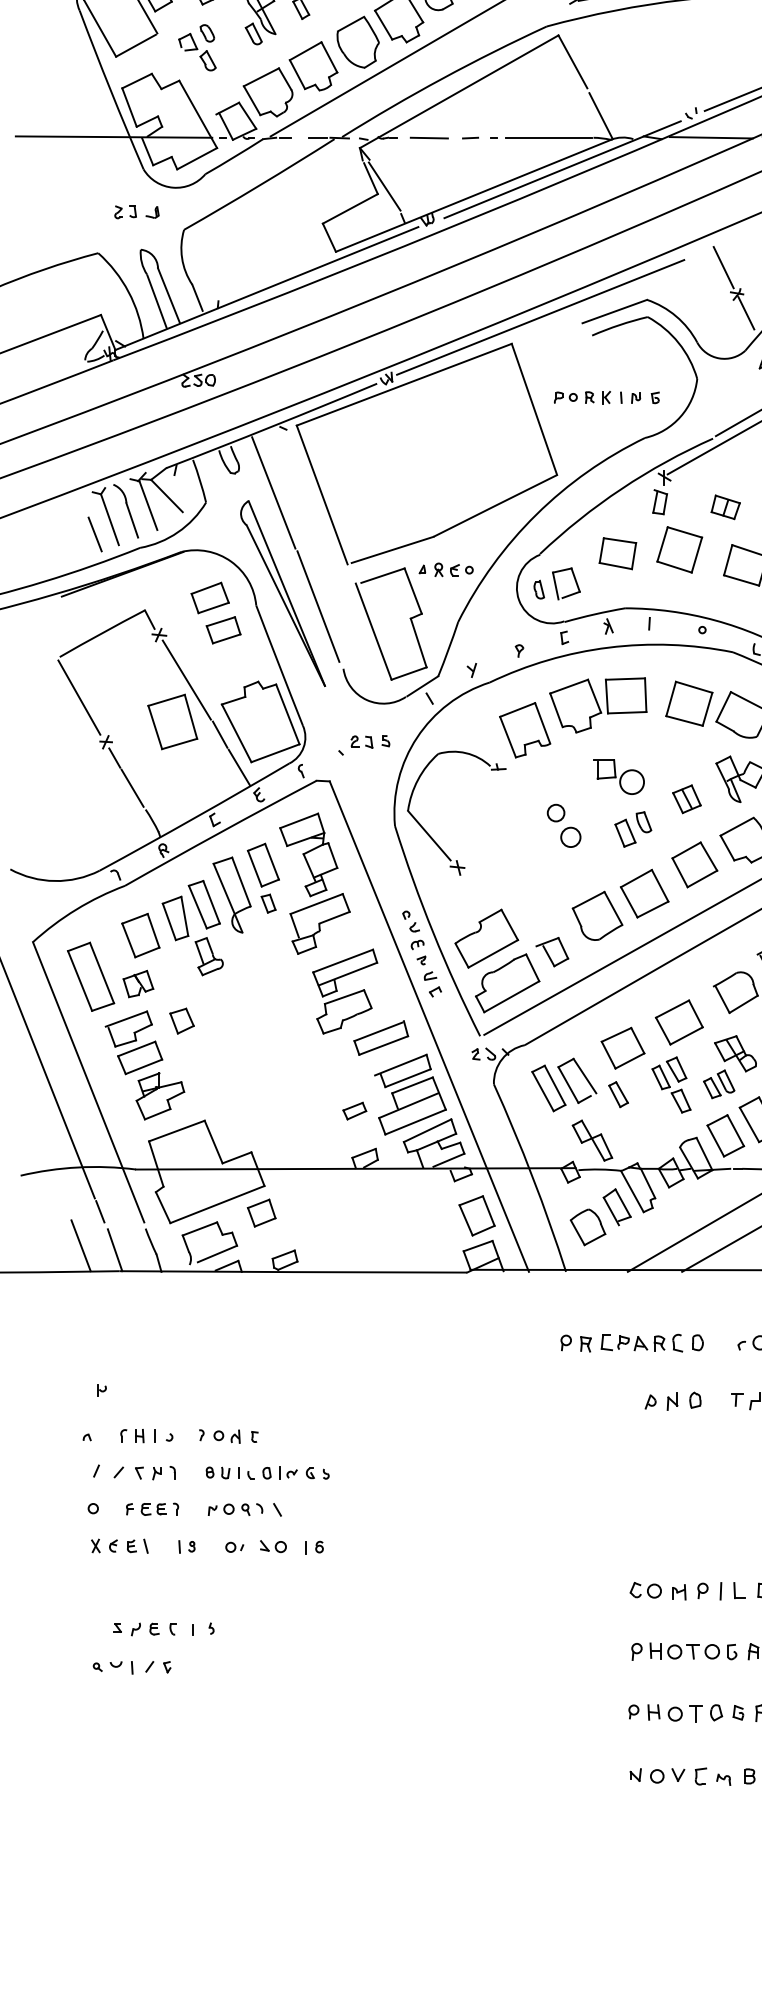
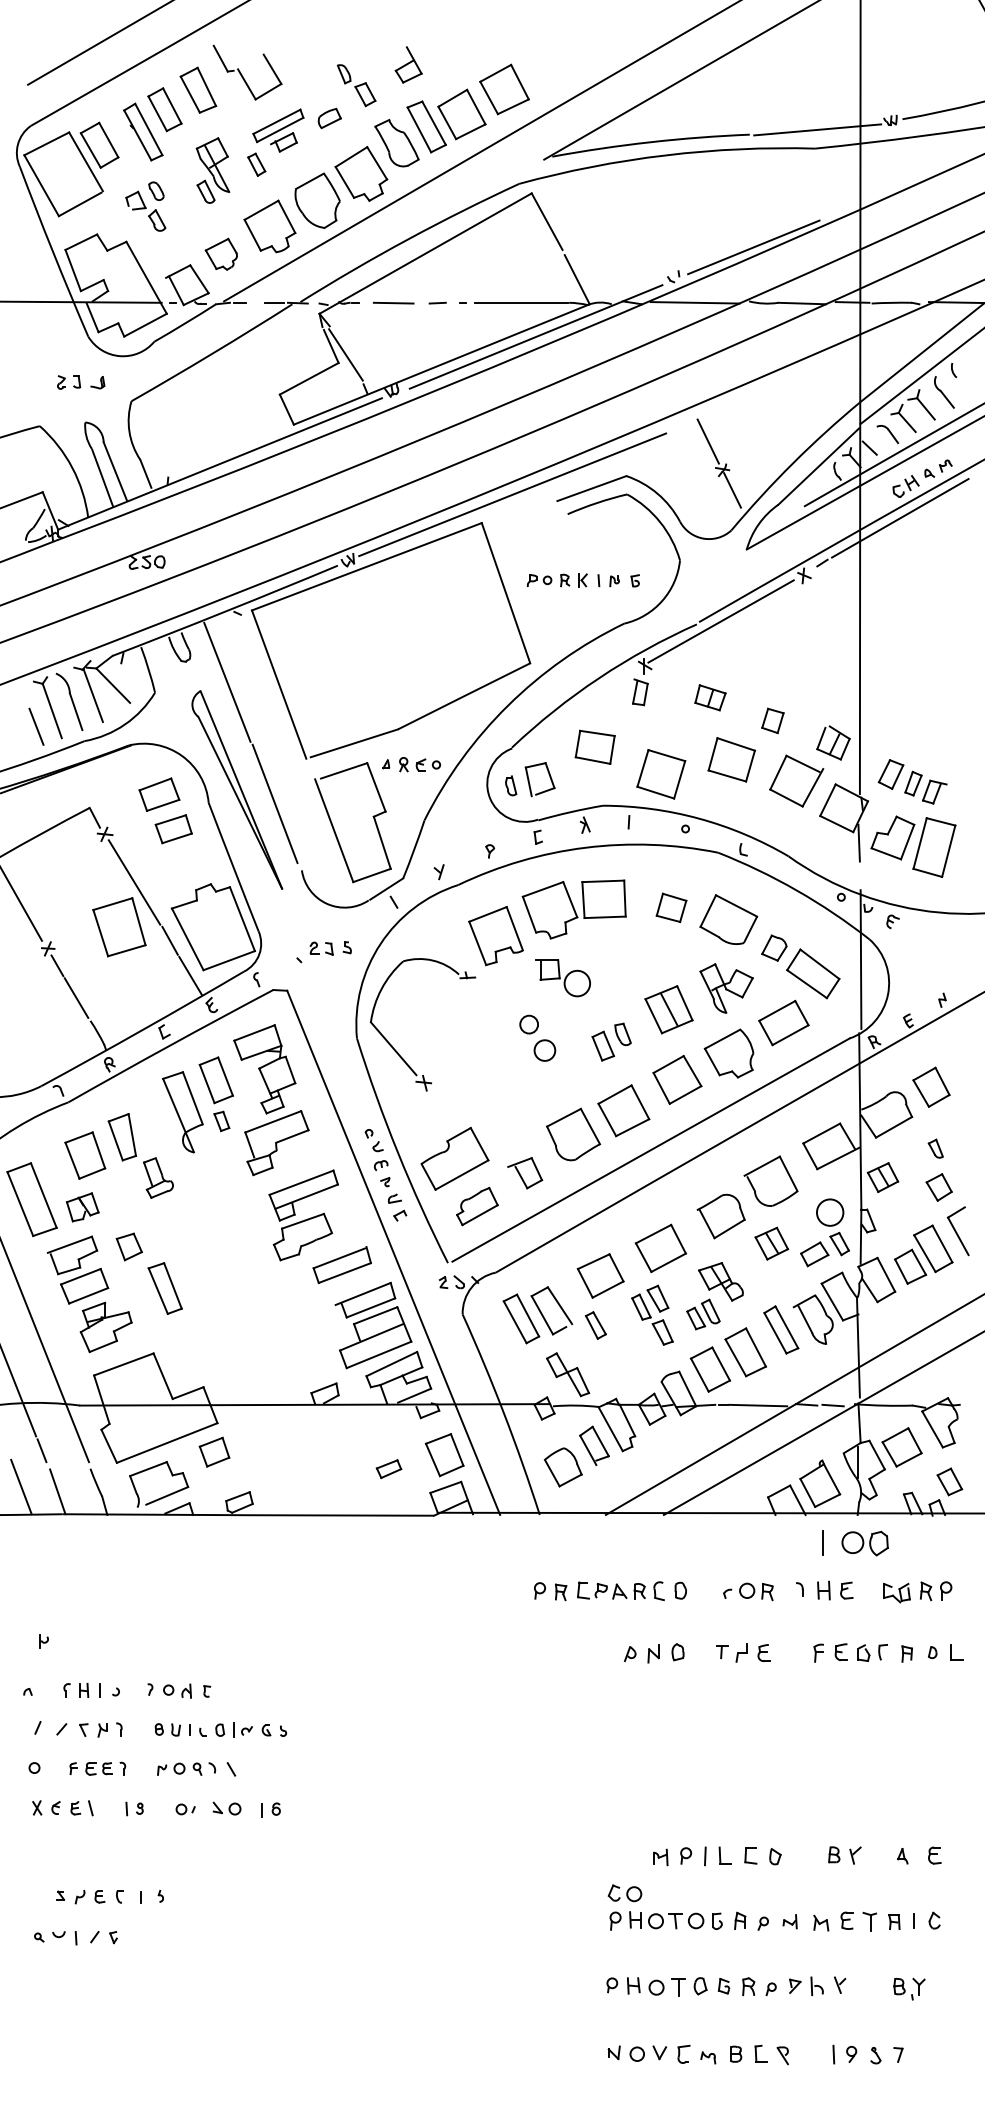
part: (268, 92) -> (221, 254), size x0.6
part: (679, 550) -> (661, 774), moved
part: (689, 703) -> (671, 907), size x0.6
part: (618, 777) -> (562, 978), moved
part: (686, 798) -> (668, 1009), size x1.6
part: (203, 904) -> (164, 1288), moved
part: (507, 983) -> (477, 1206), size x0.6
part: (354, 1110) -> (388, 1468), moved
part: (645, 1590) -> (624, 1893), moved

